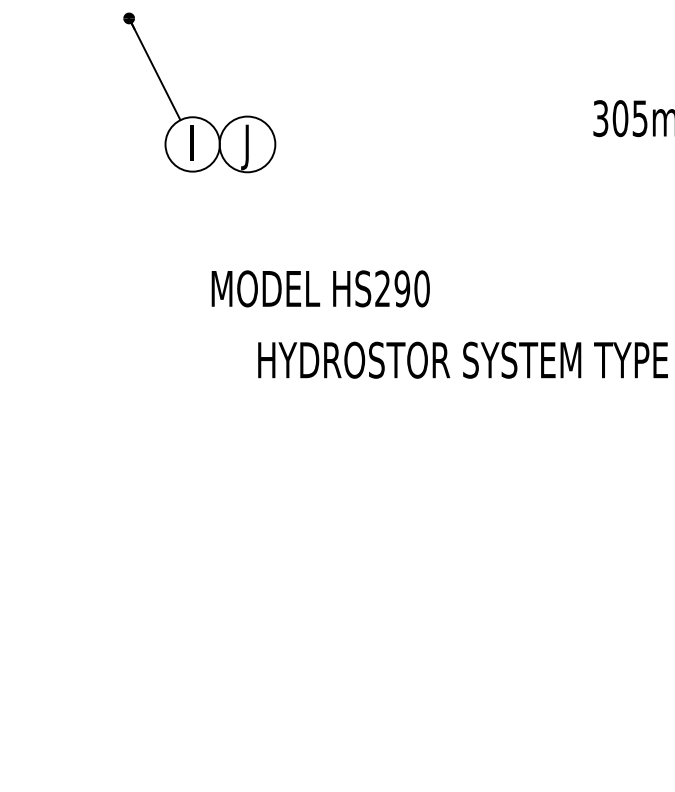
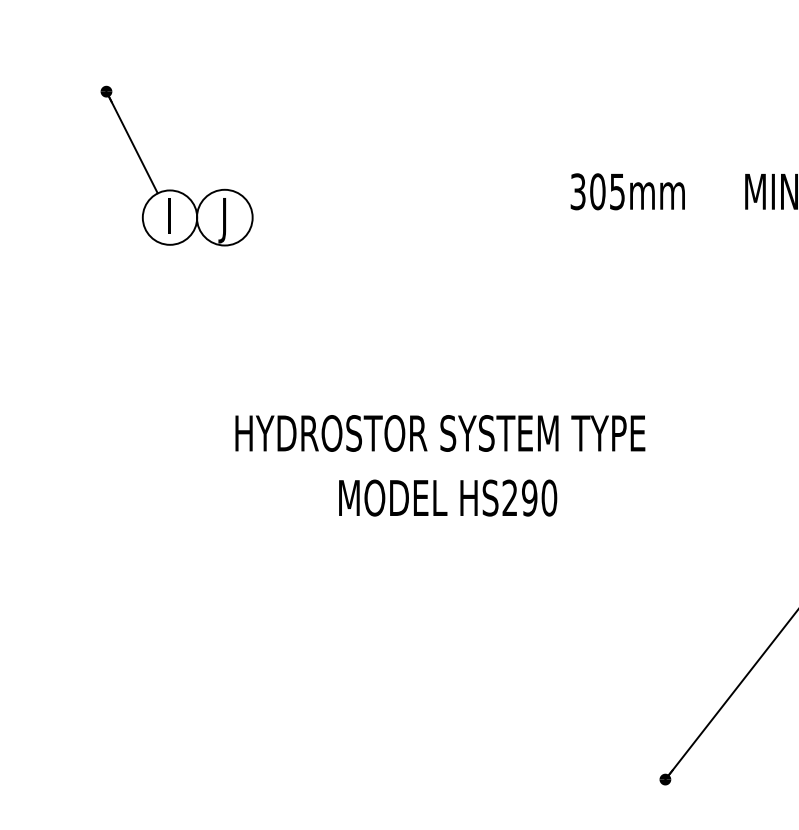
text: (321, 288) -> (448, 497), moved

